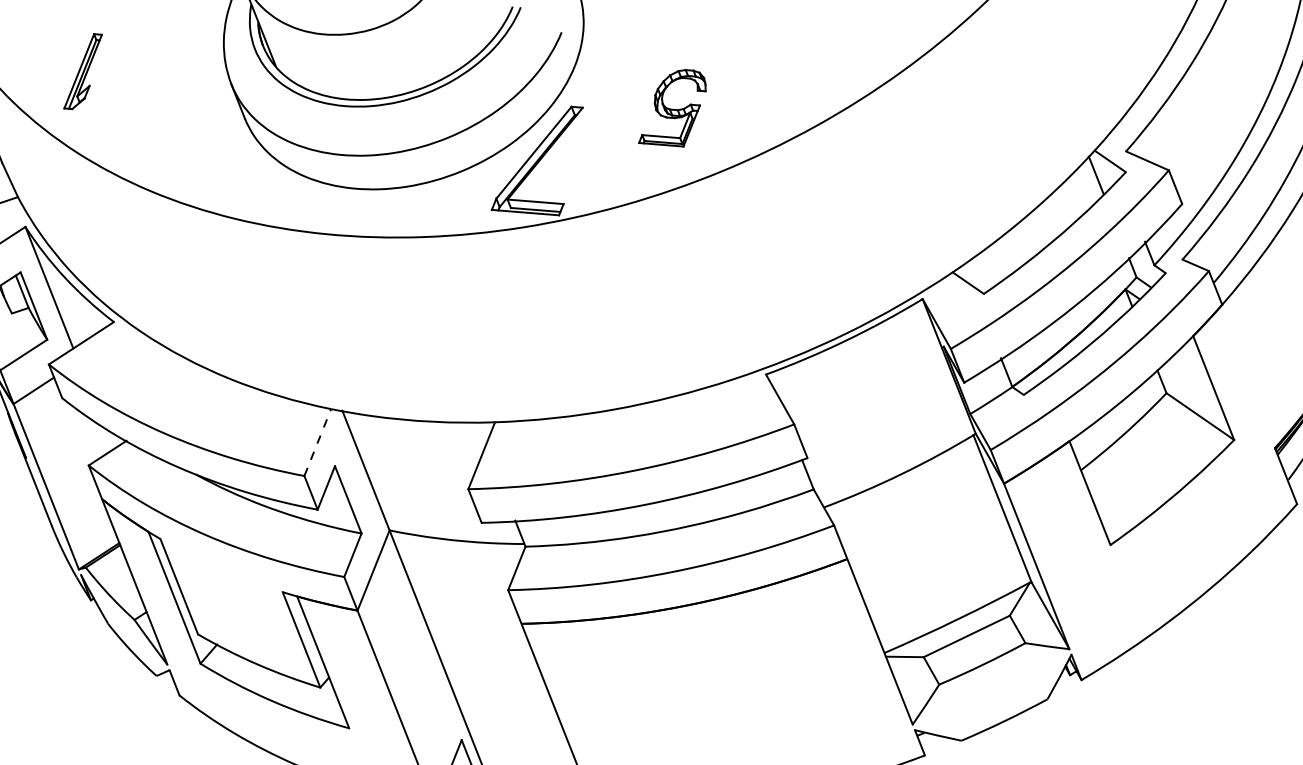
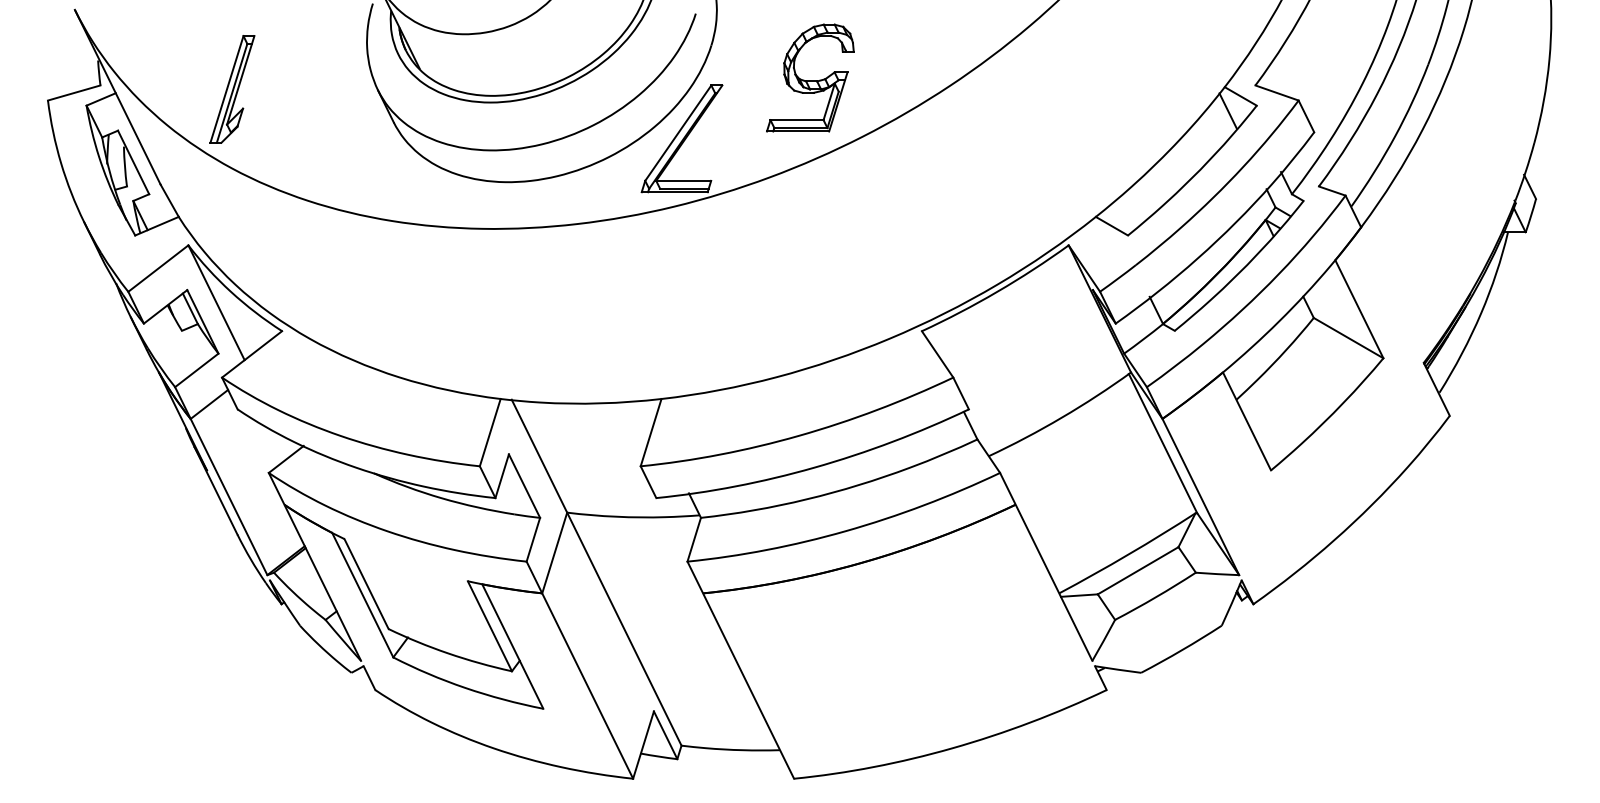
part: (83, 71) -> (232, 89), size x1.43
part: (673, 106) -> (810, 77), size x1.43
line: (318, 442) -> (490, 432), dashed -> solid

